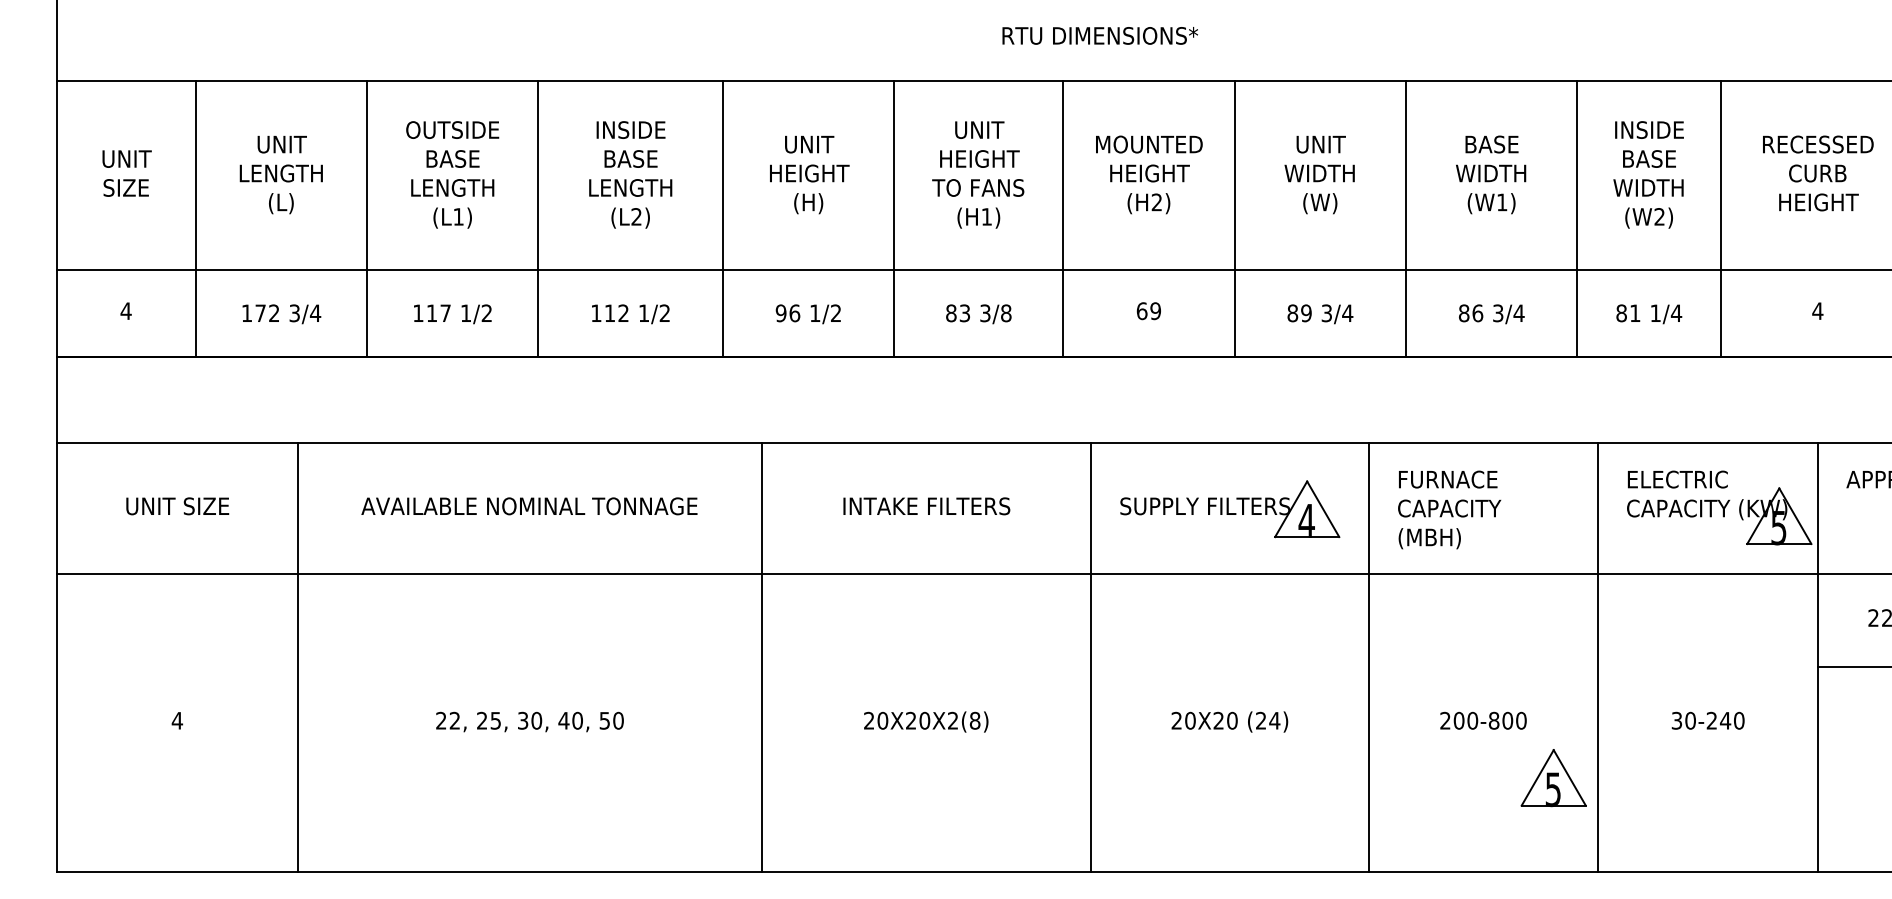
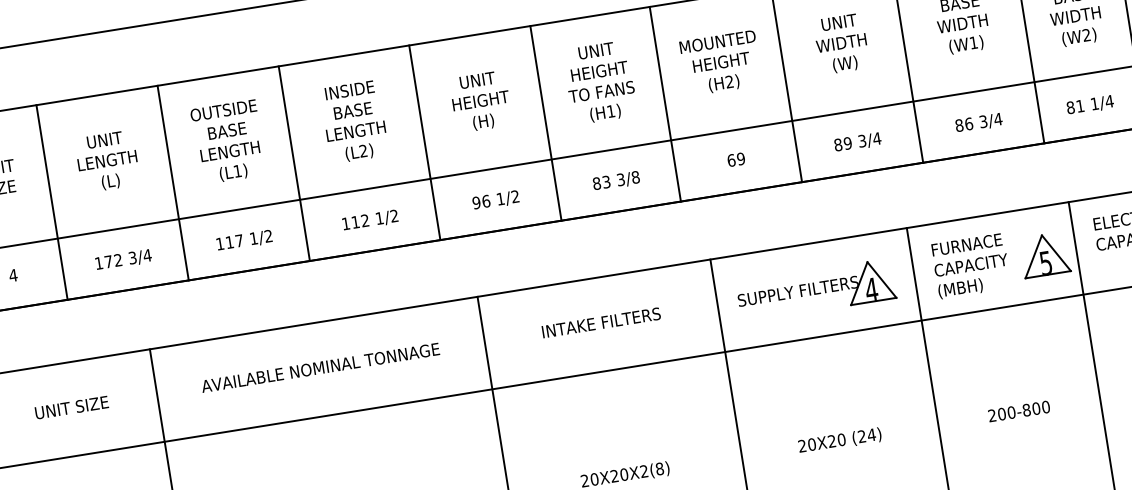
part: (1553, 778) -> (1044, 255), moved

